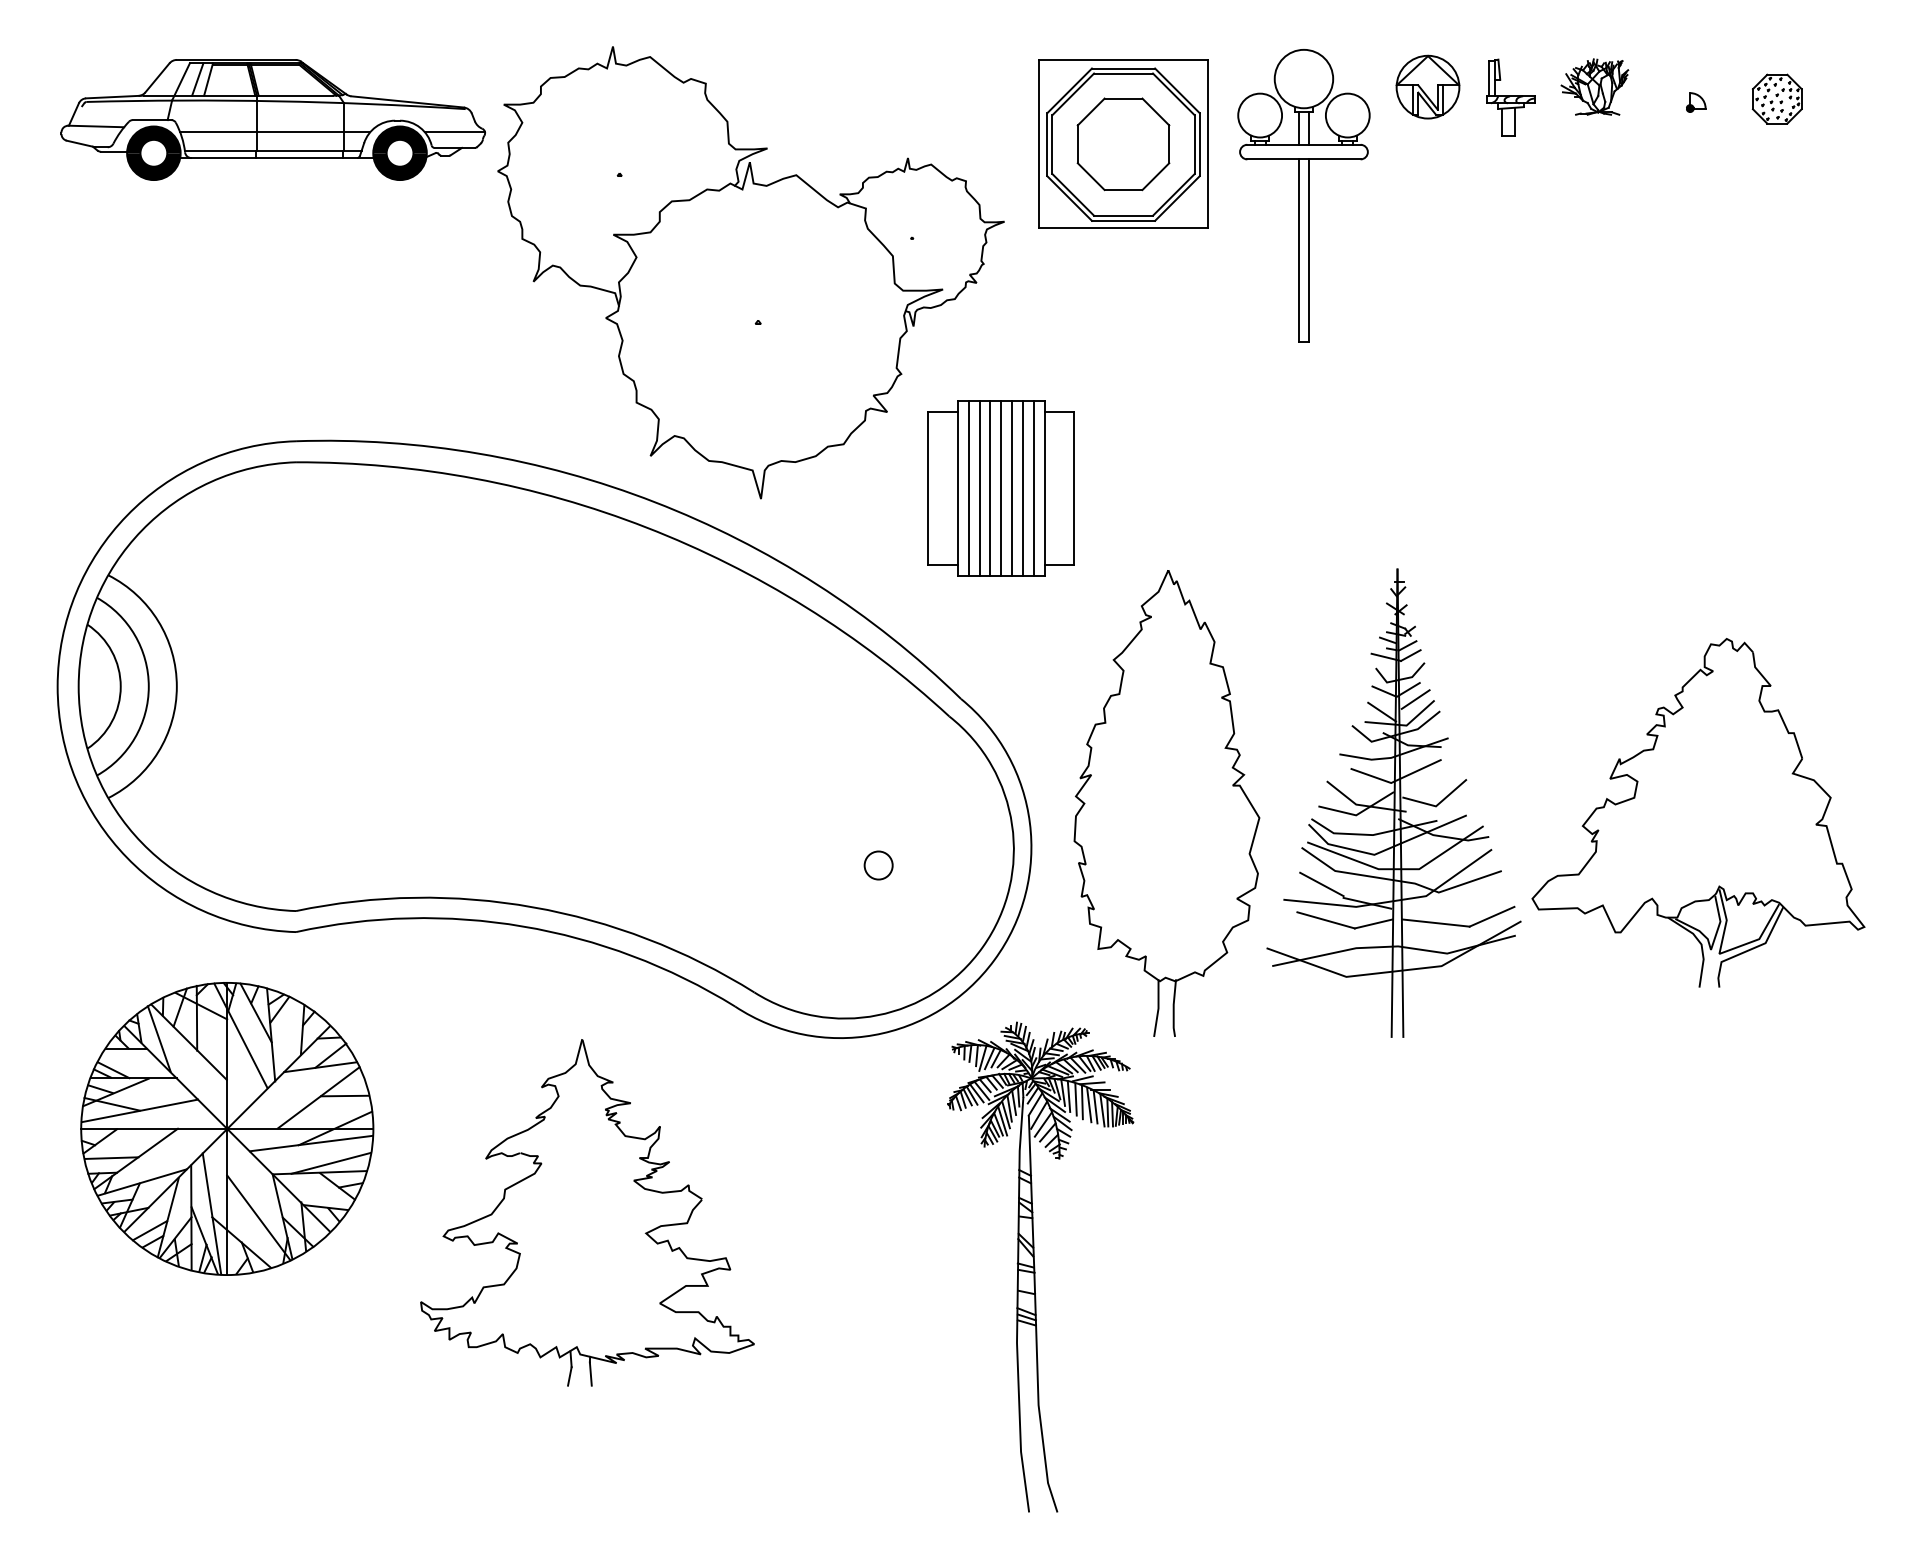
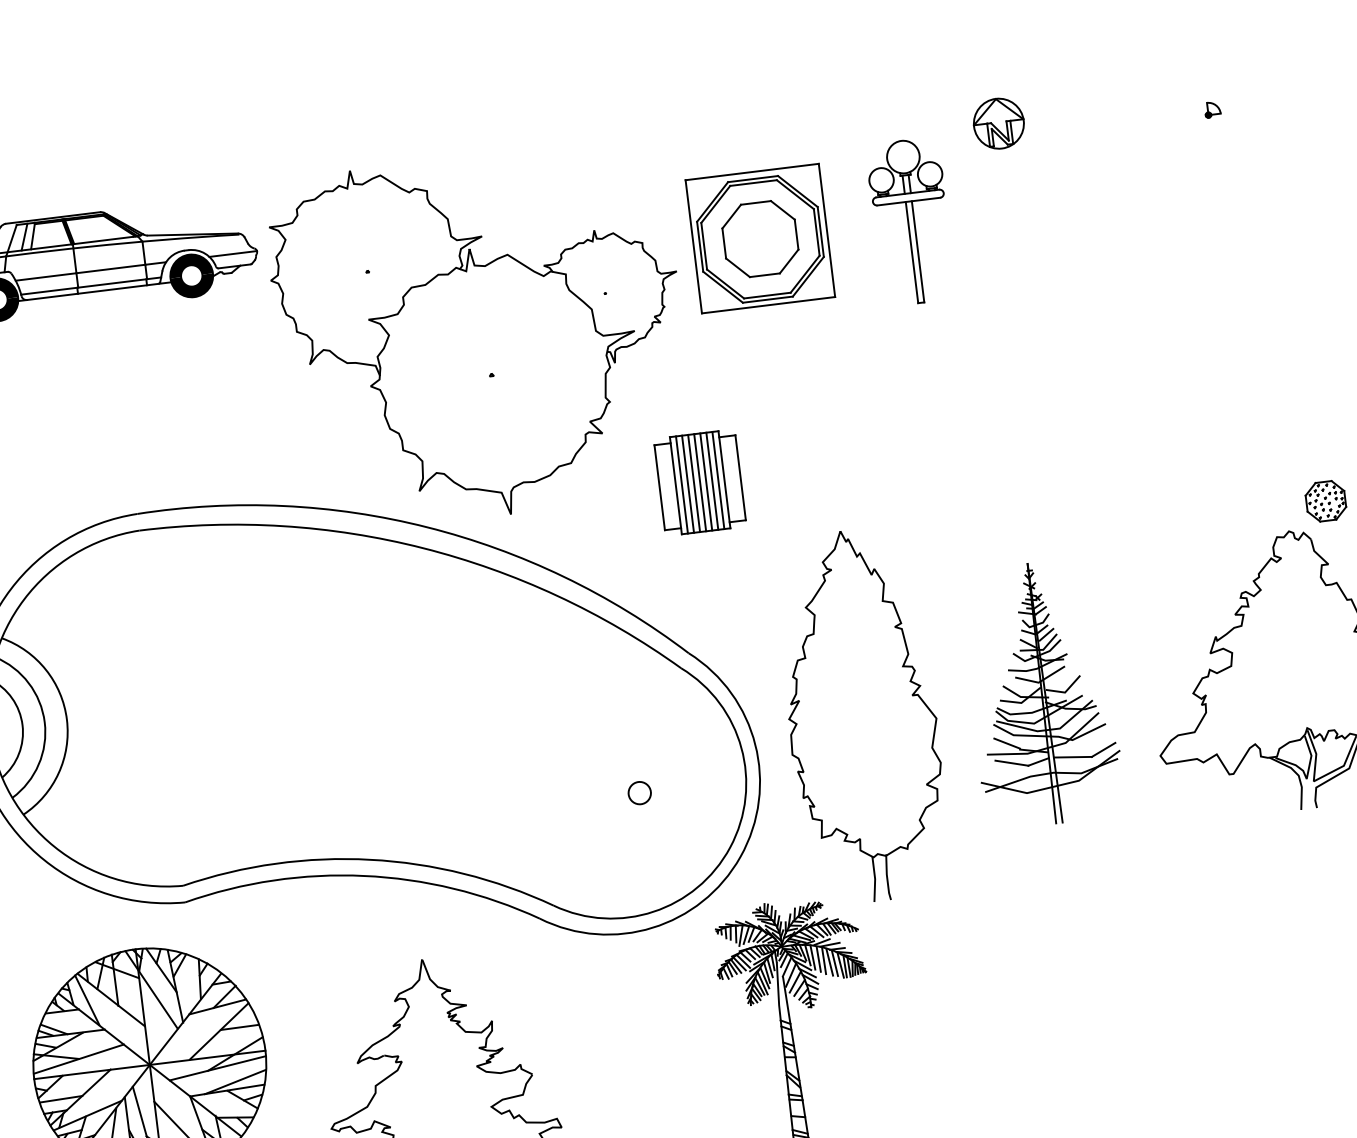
part: (1594, 86) -> (1130, 107), removed
part: (1510, 97) -> (1065, 123), removed
part: (1776, 98) -> (1325, 500), moved
part: (1123, 143) -> (760, 238), moved
part: (1303, 195) -> (910, 221), size x0.7
part: (1000, 488) -> (699, 482), size x0.7
part: (1393, 802) -> (1041, 693), size x0.7

